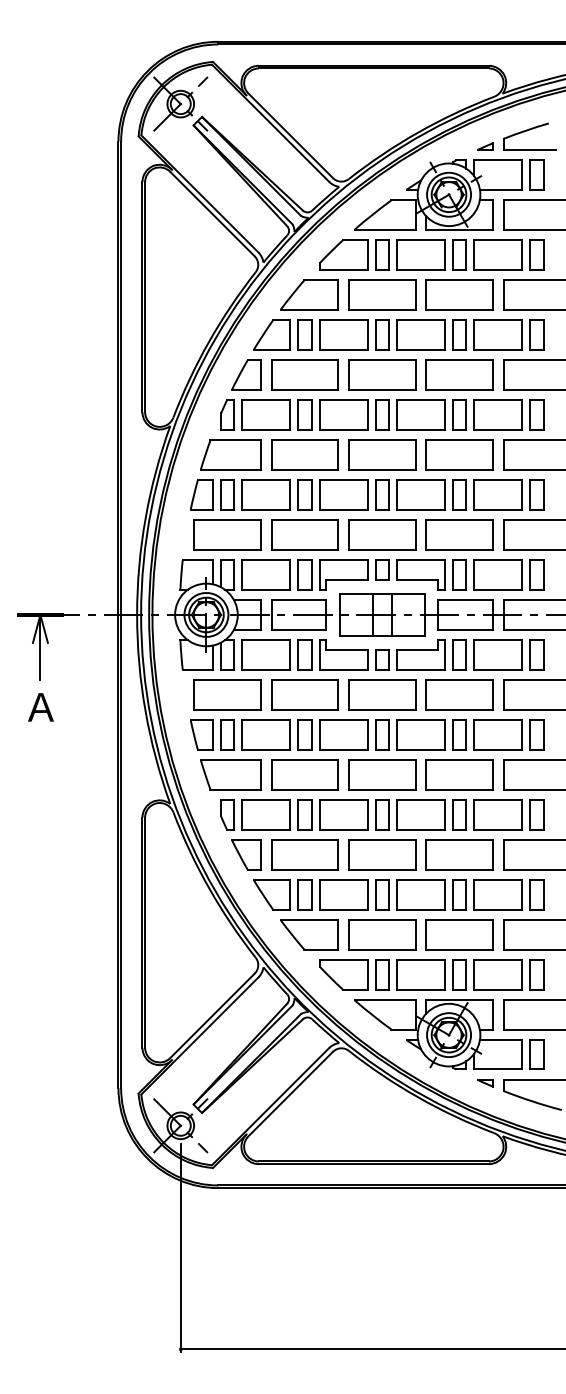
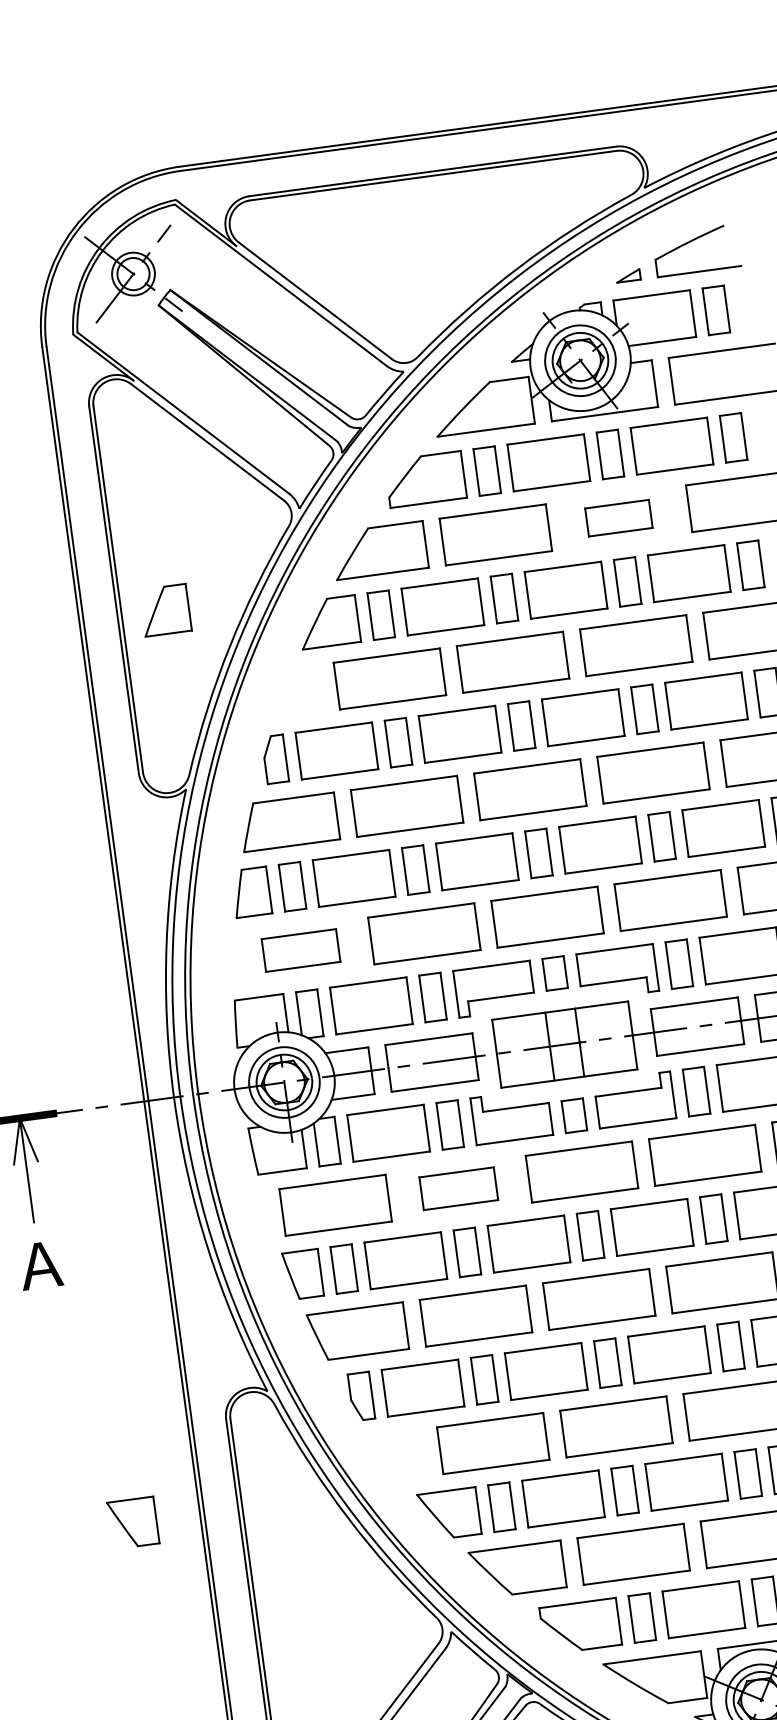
part: (459, 294) -> (618, 517), size x0.6
part: (246, 374) -> (165, 609), moved
part: (227, 534) -> (300, 949), size x0.7
part: (304, 694) -> (457, 1188), size x0.7
part: (246, 854) -> (133, 1522), moved

